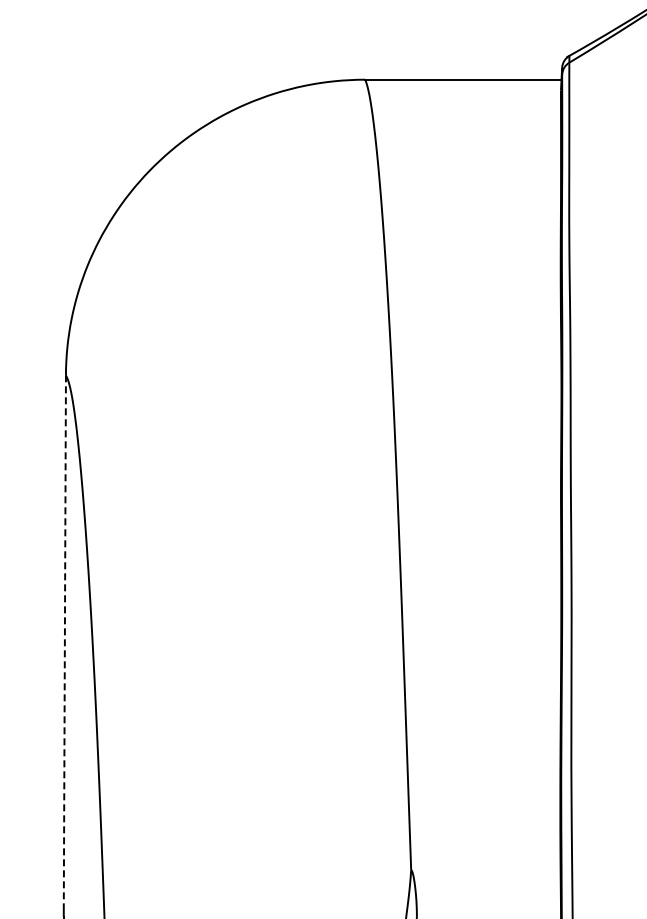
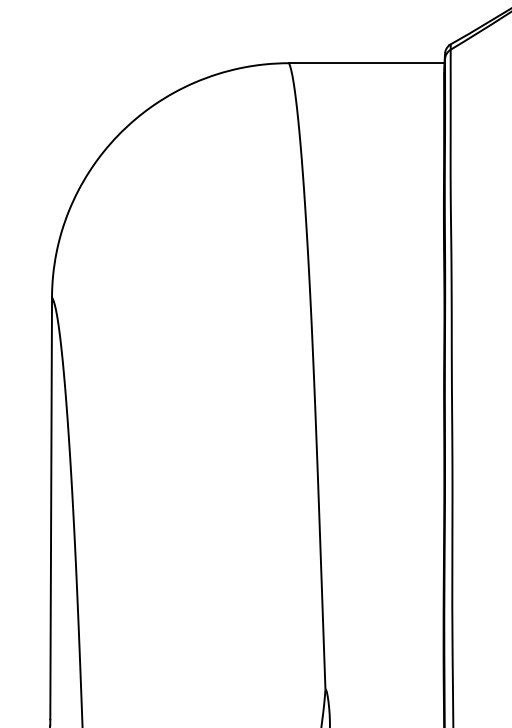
line: (64, 642) -> (50, 508), dashed -> solid

